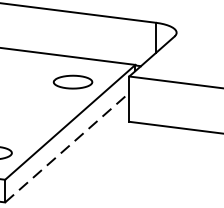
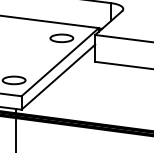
line: (67, 146) -> (58, 76), dashed -> solid

